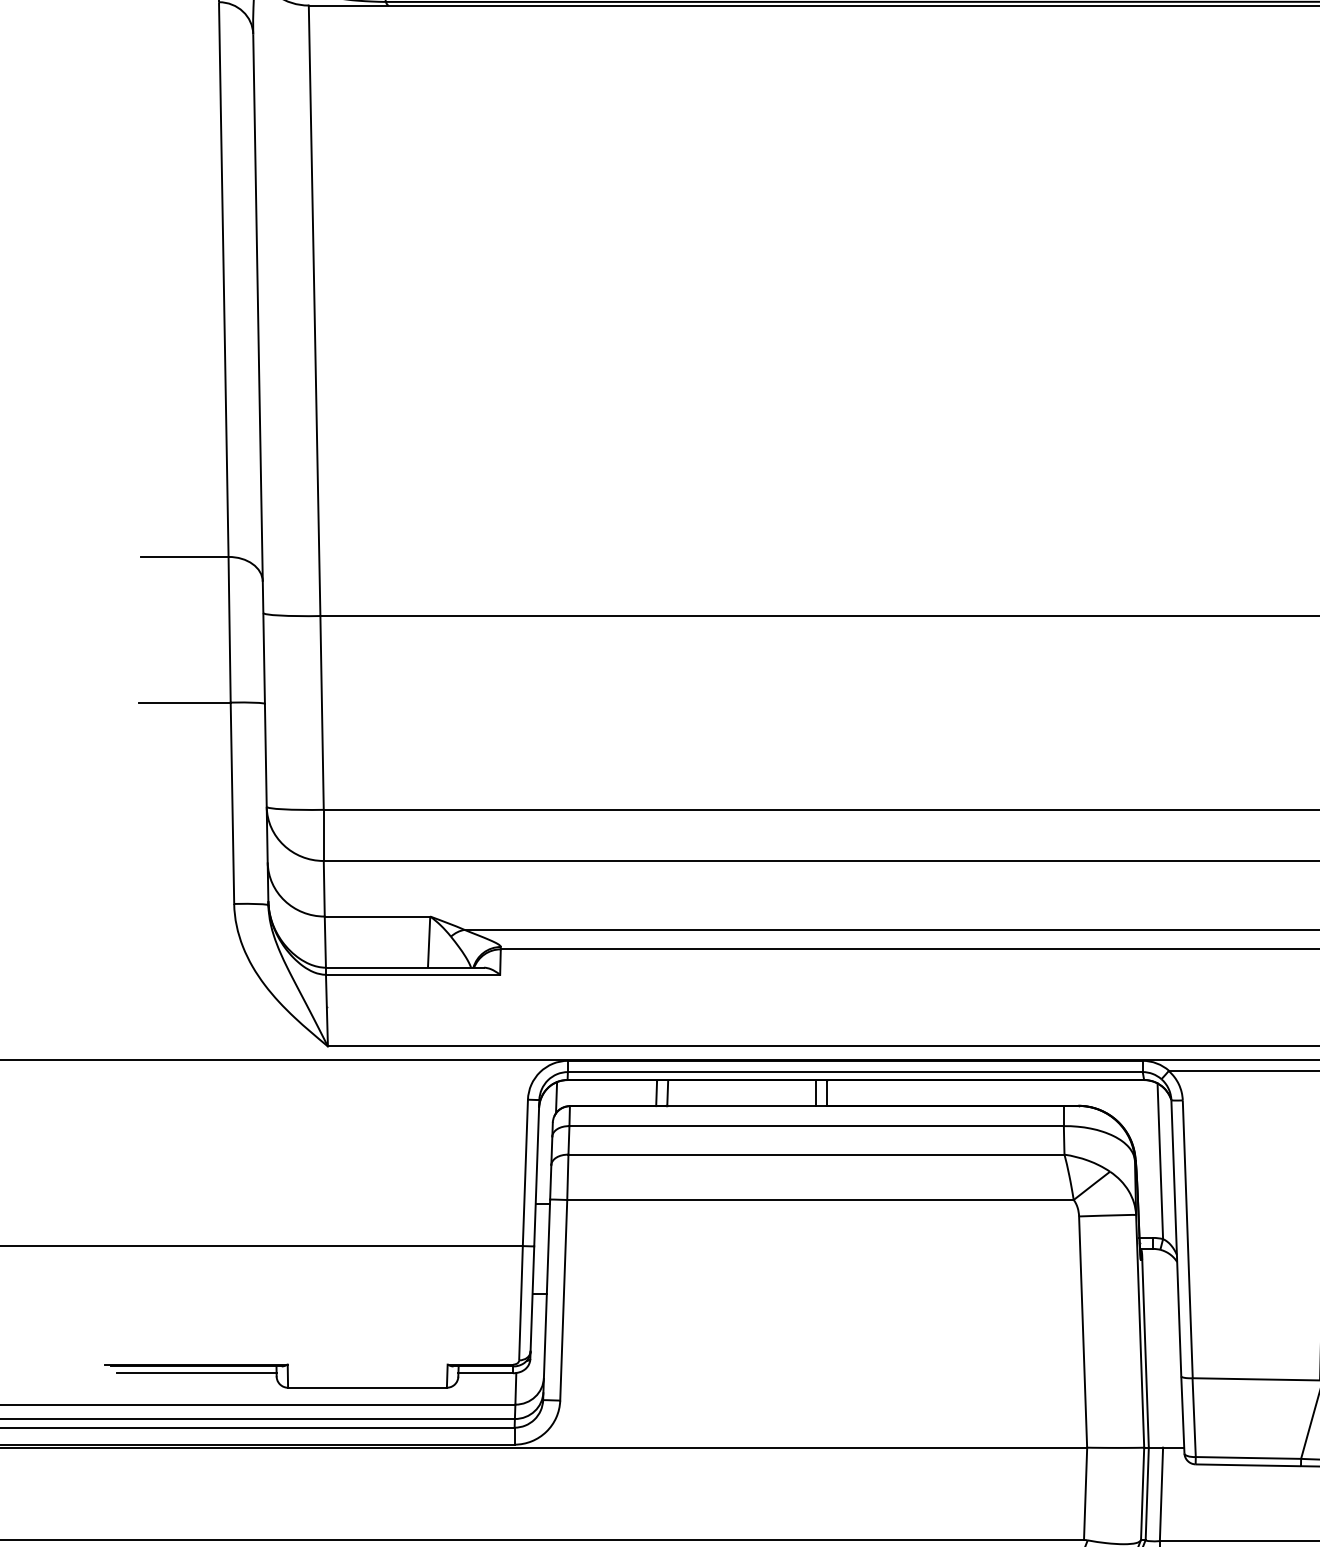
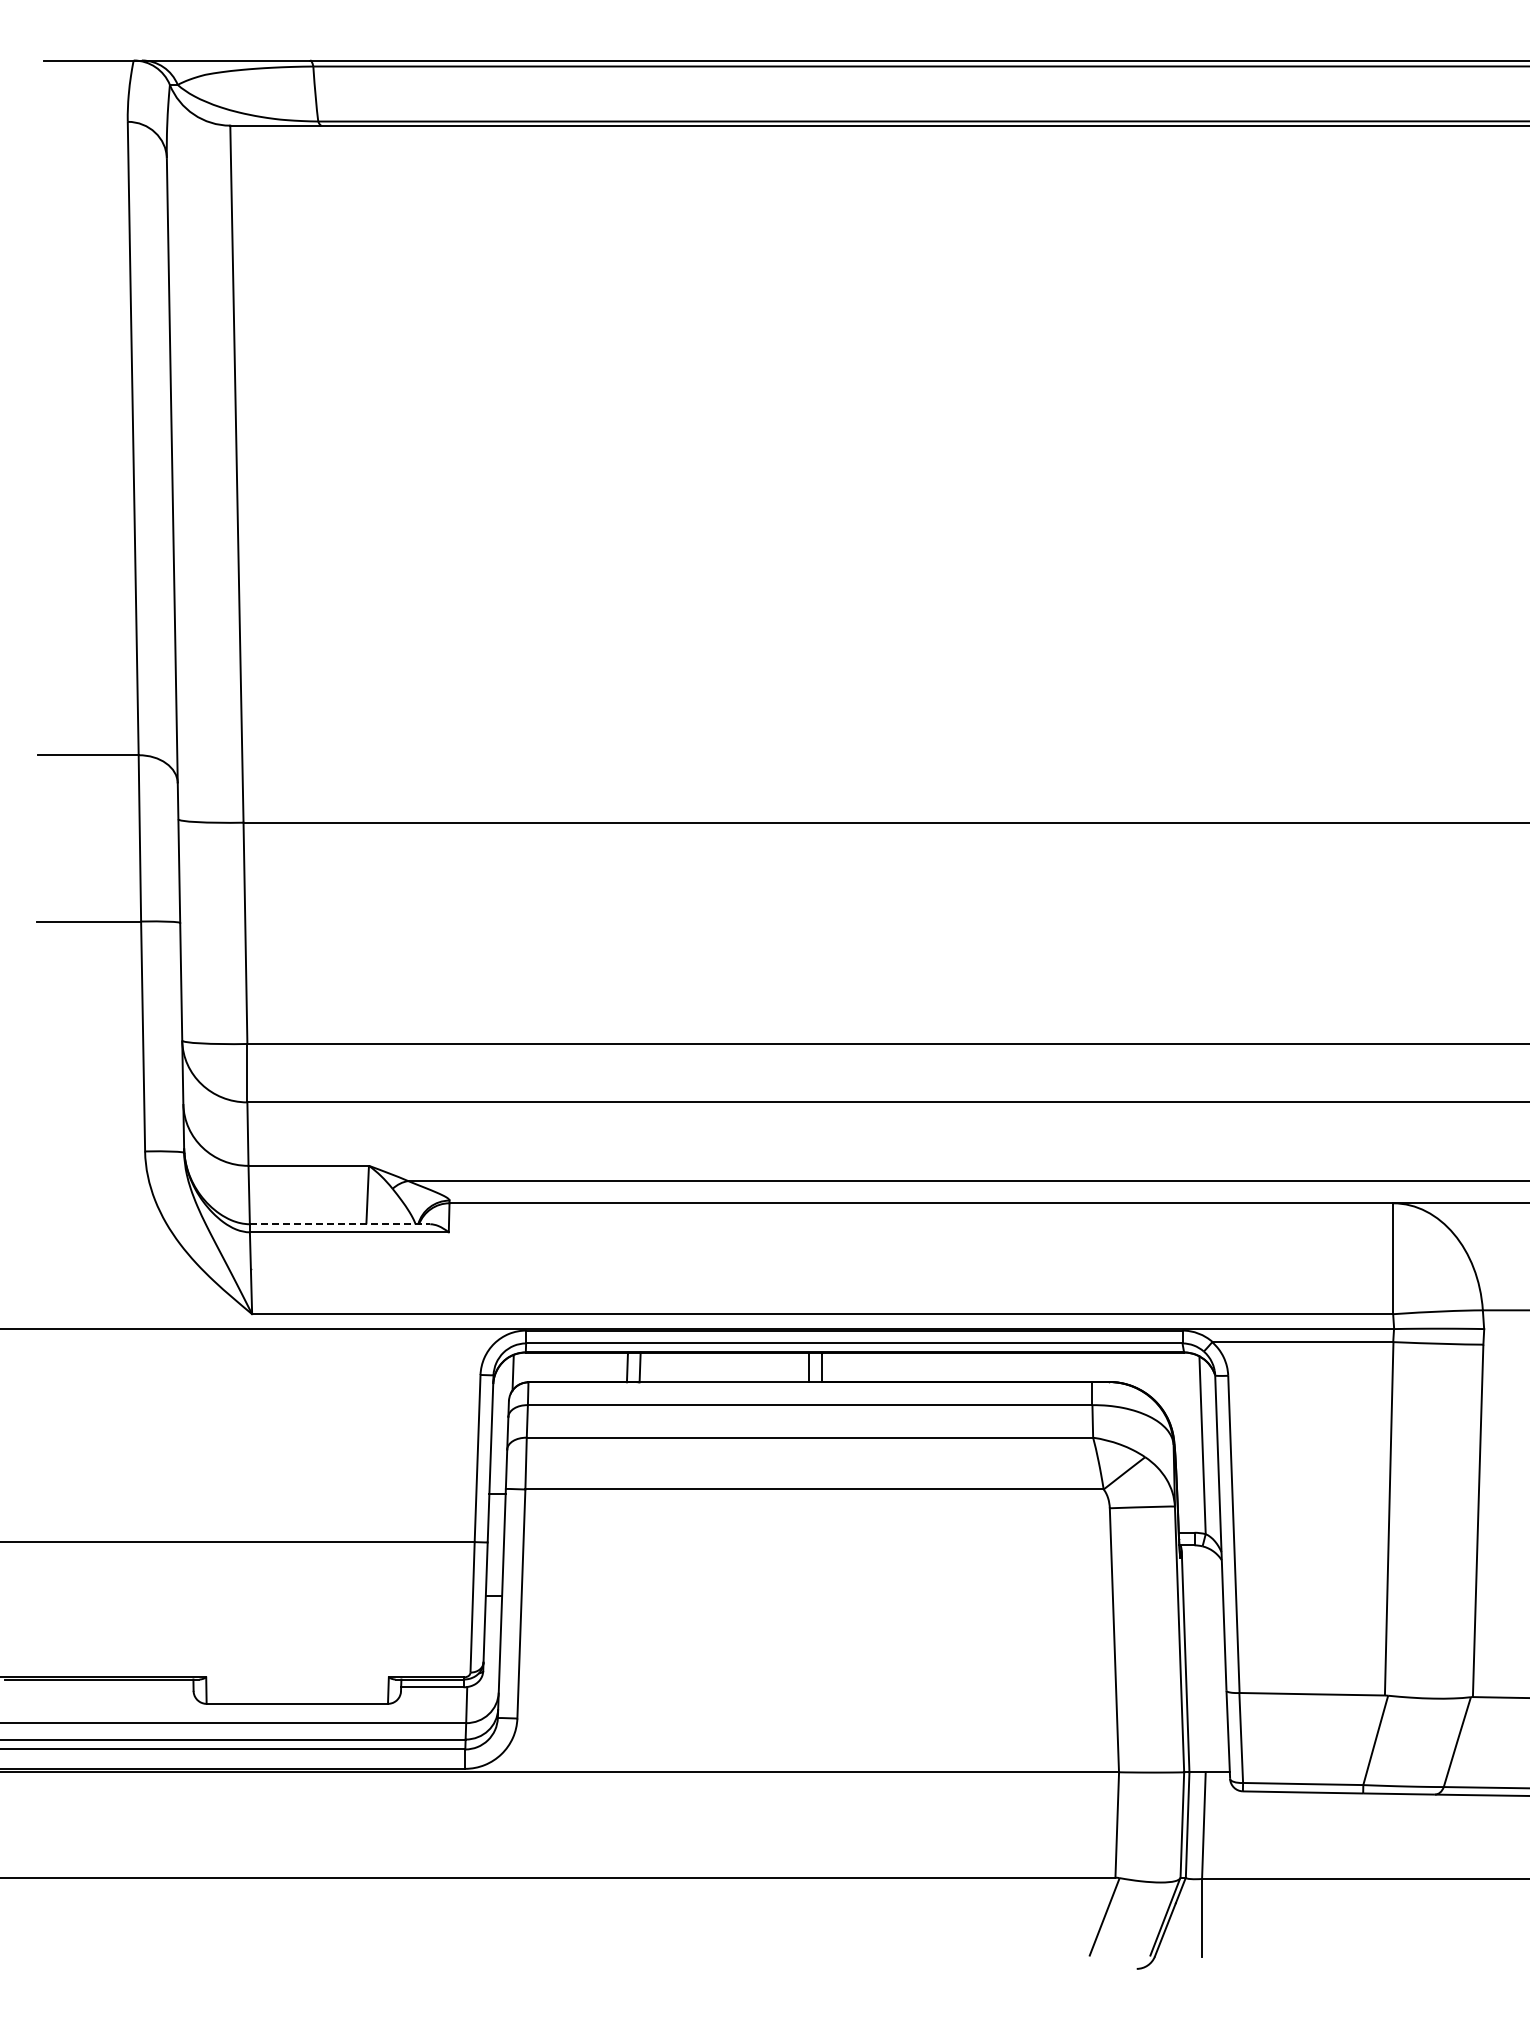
line: (405, 967) -> (340, 1224), solid -> dashed
line: (196, 1373) -> (101, 1687), removed

